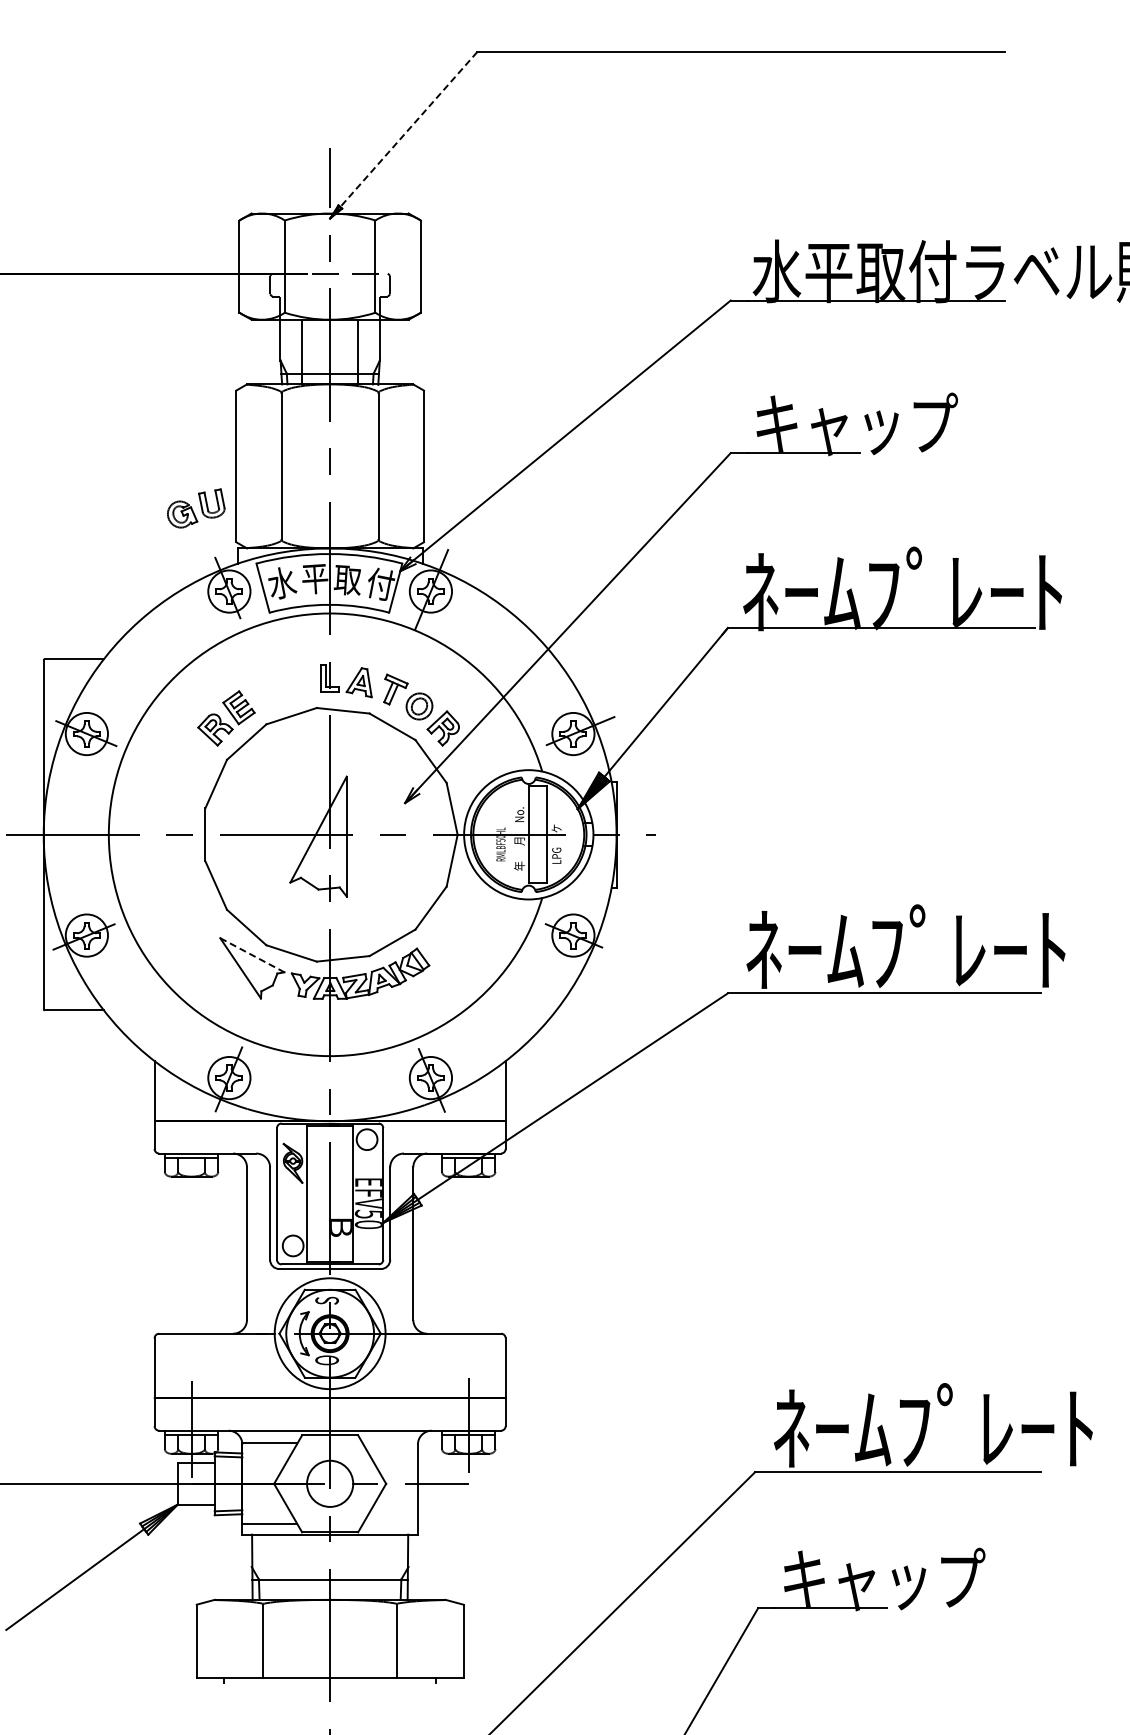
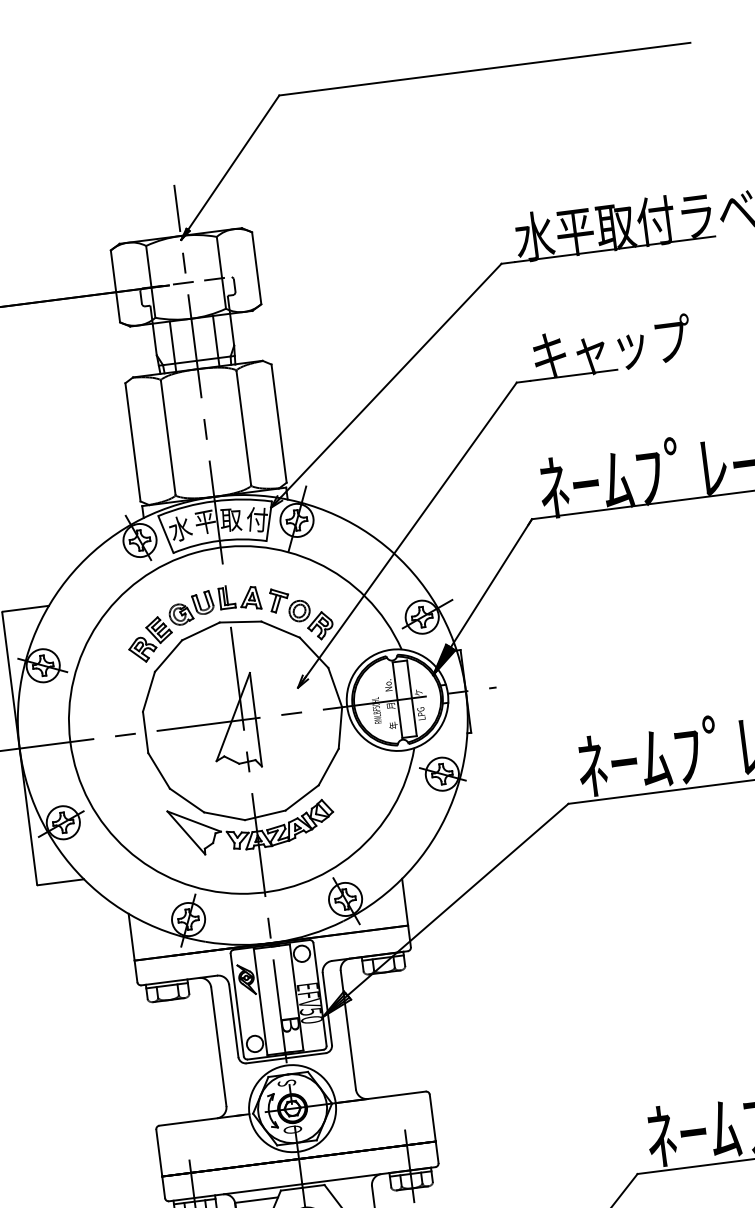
line: (403, 135) -> (230, 167), dashed -> solid
part: (196, 508) -> (191, 608), moved
line: (252, 955) -> (194, 821), dashed -> solid

